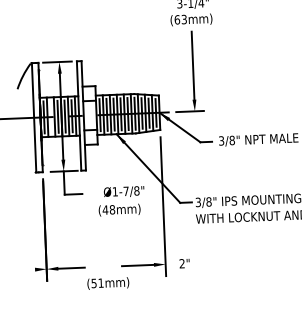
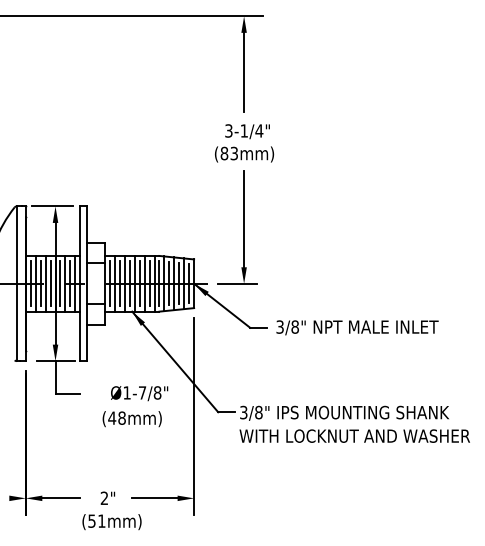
text: (177, 19) -> (224, 153), (63mm) -> (83mm)
line: (50, 116) -> (40, 283), added
text: (184, 263) -> (107, 497), moved

